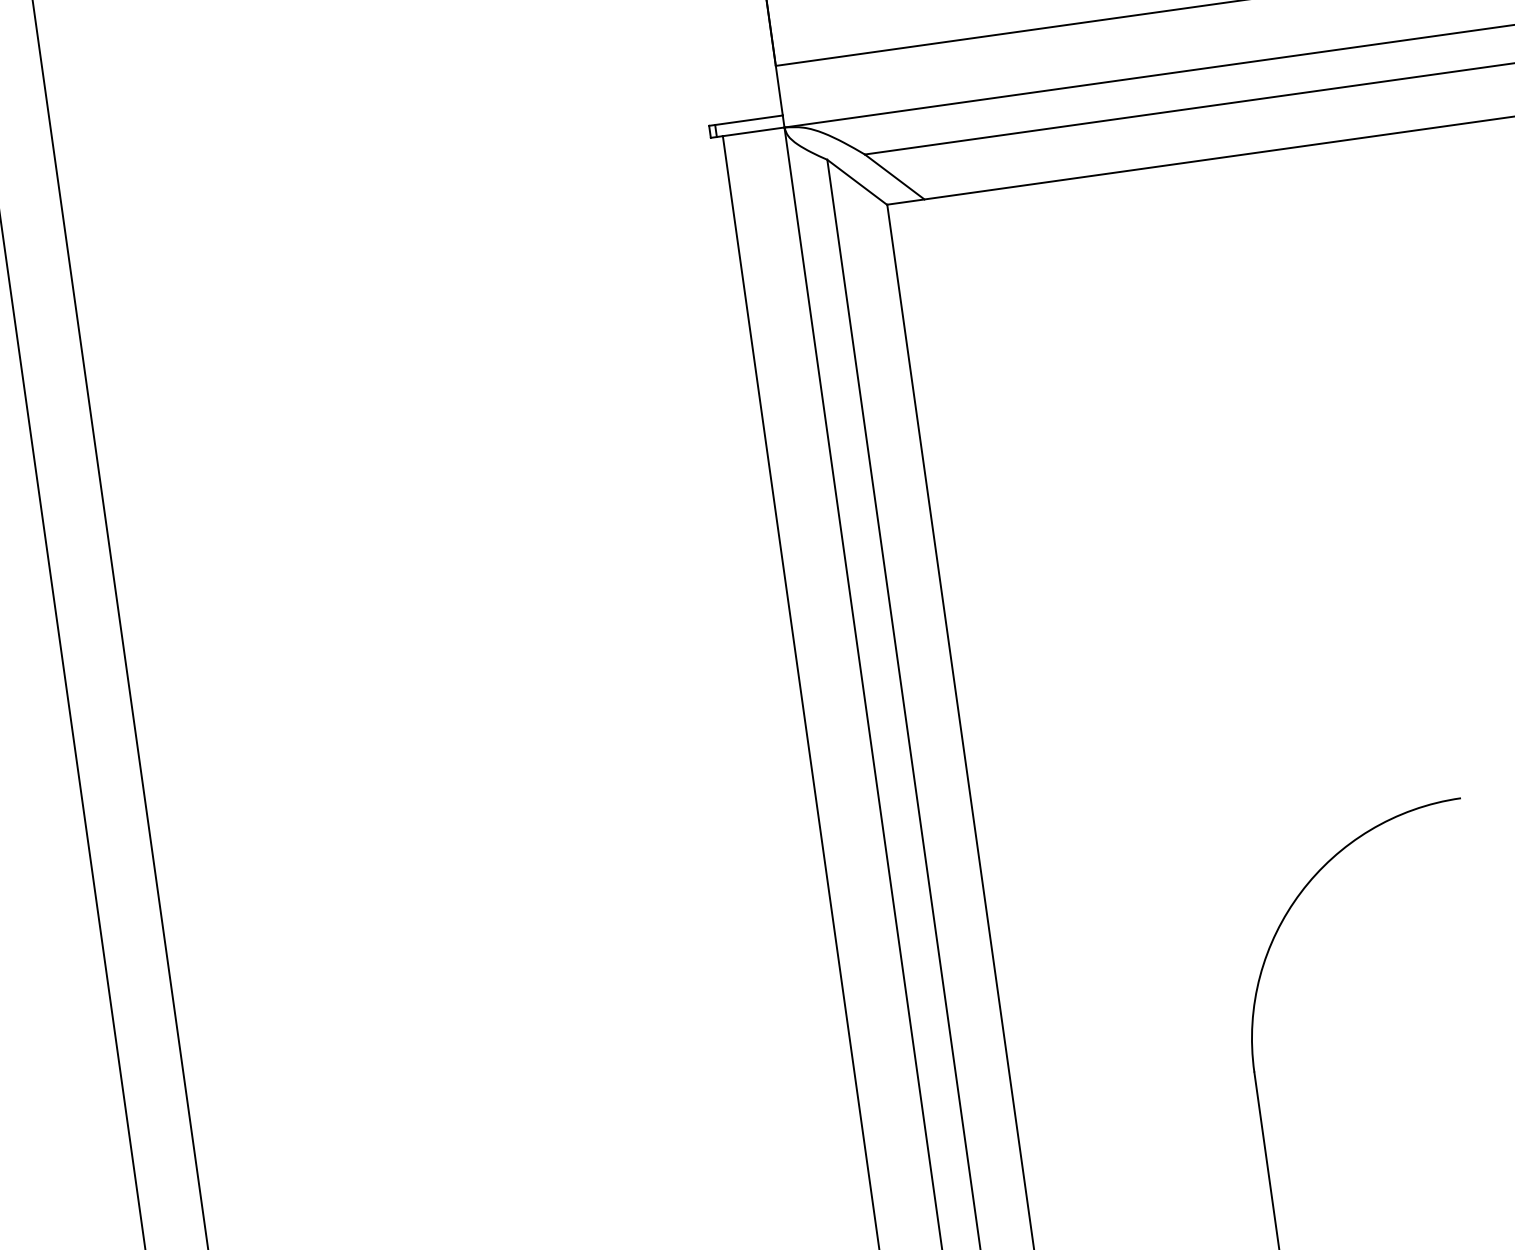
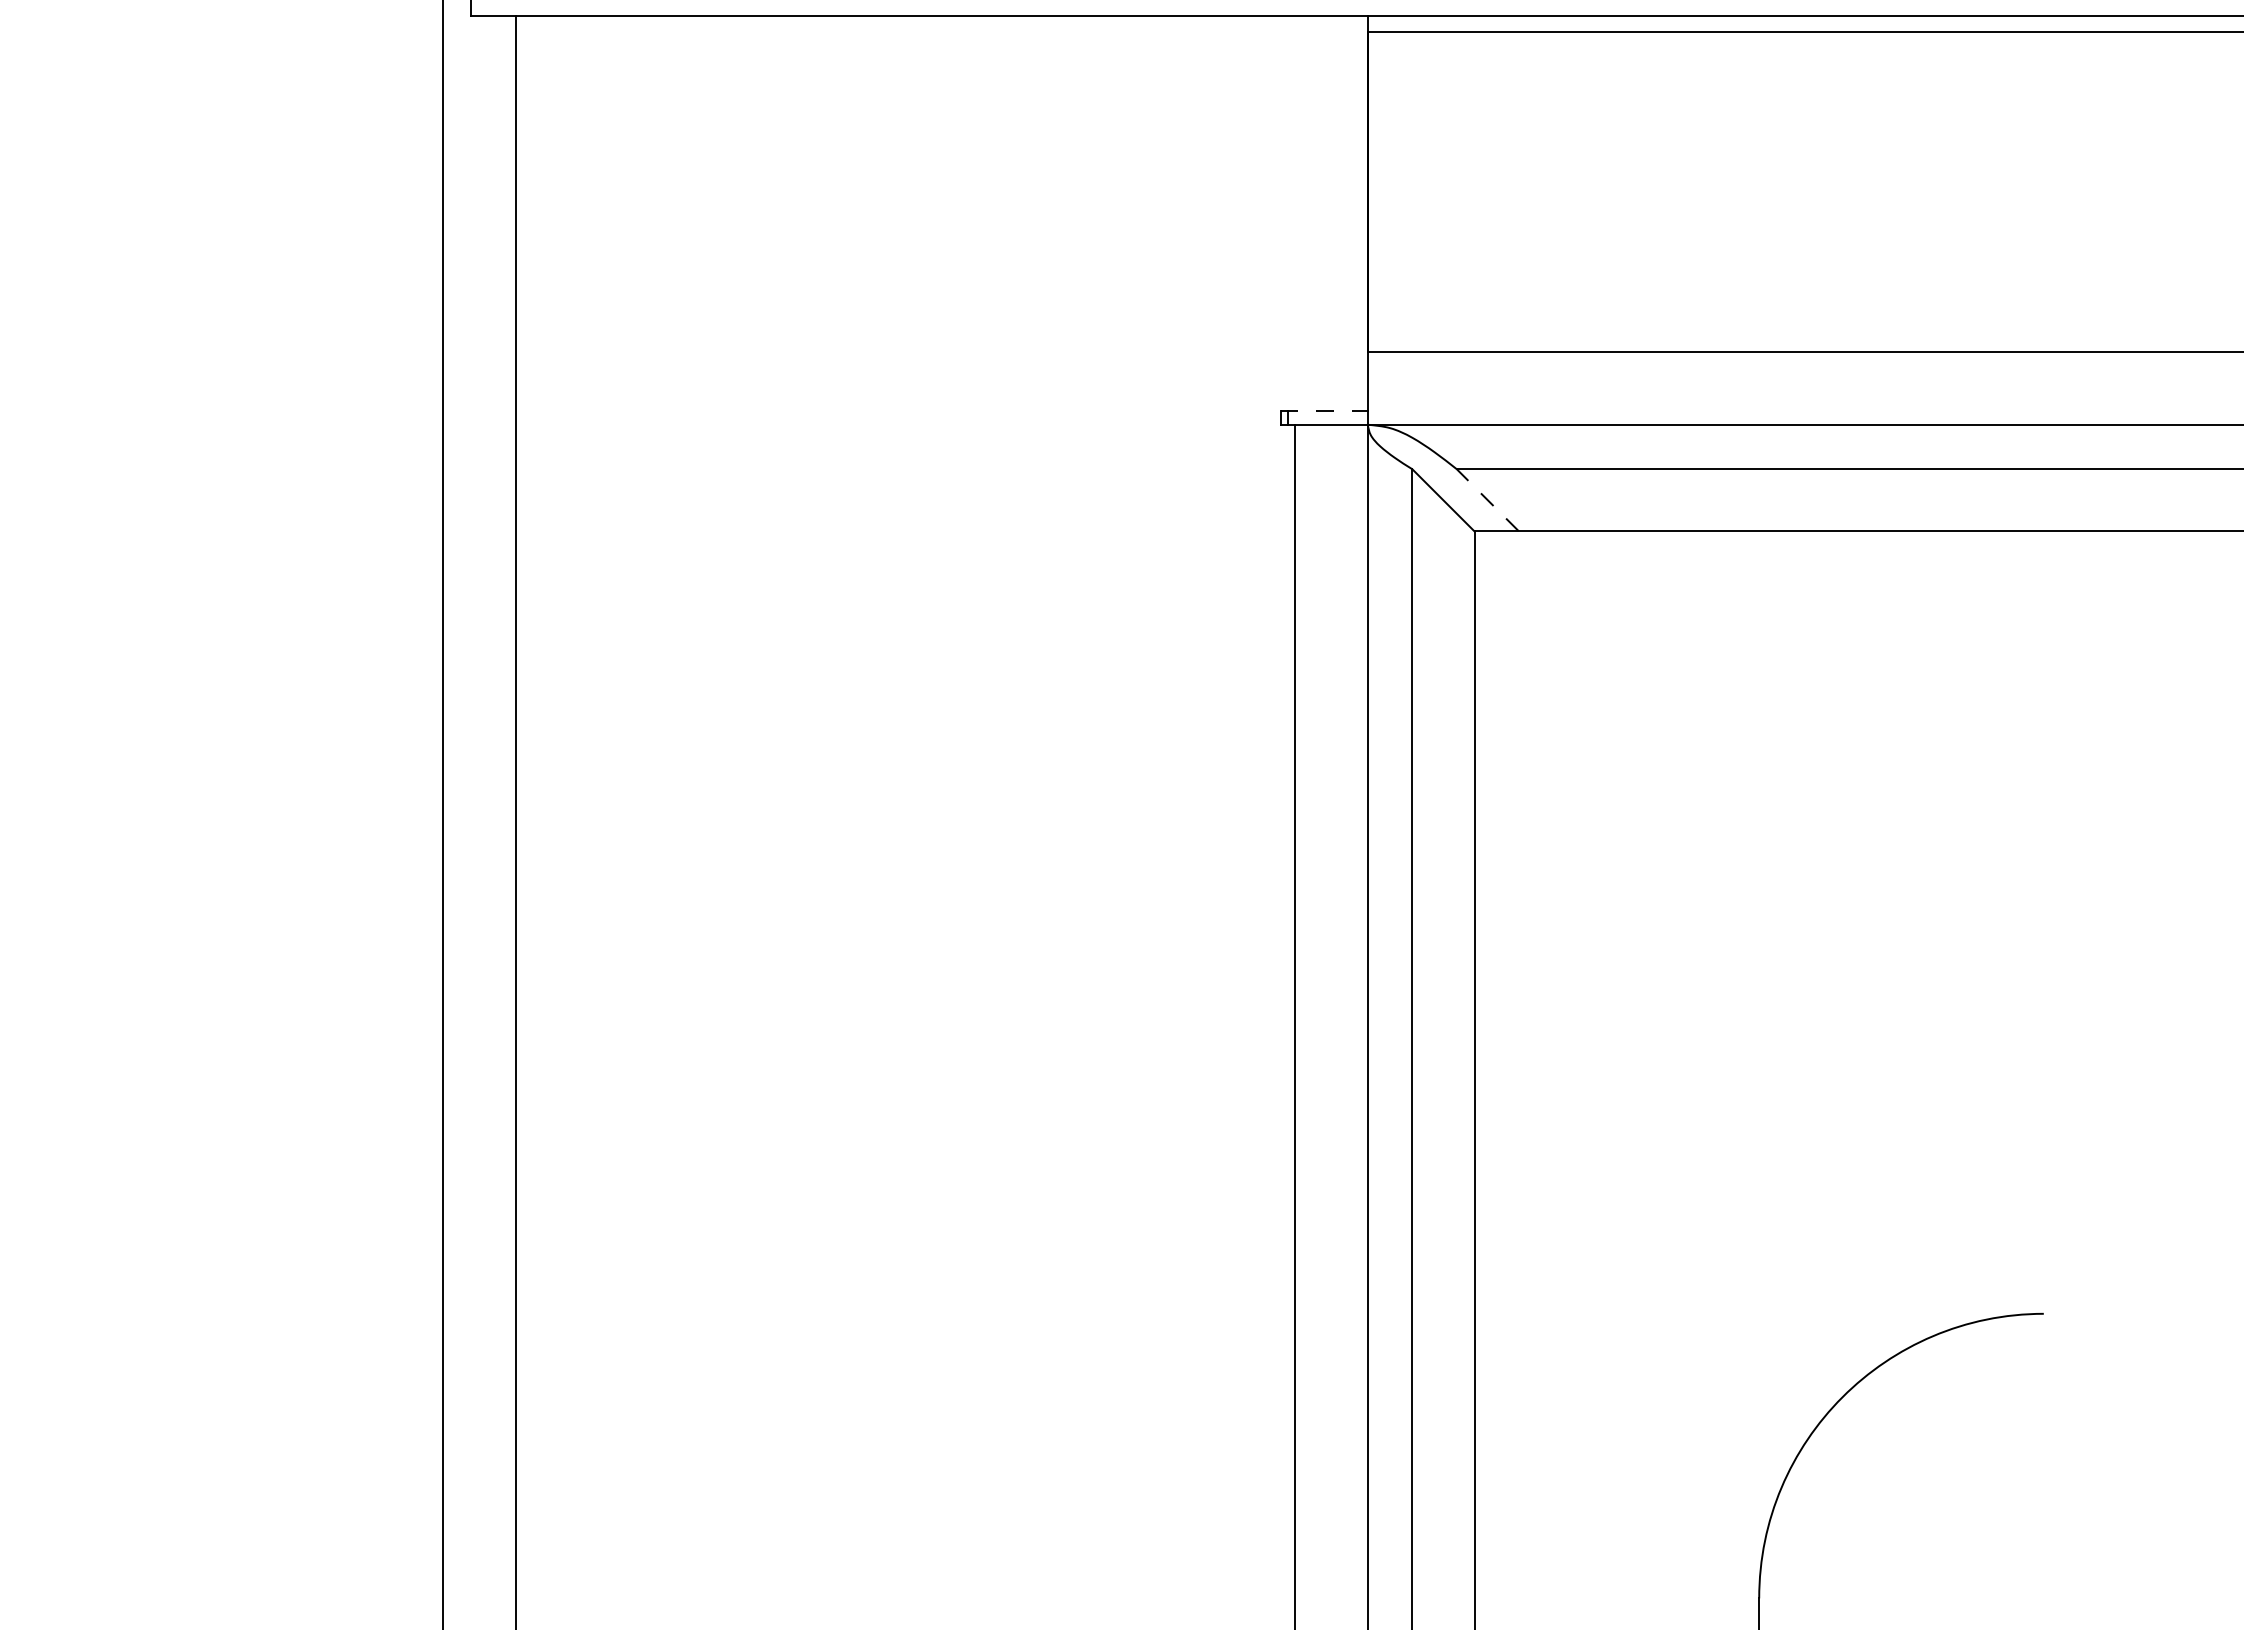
line: (746, 120) -> (1324, 410), solid -> dashed
line: (894, 177) -> (1487, 500), solid -> dashed

